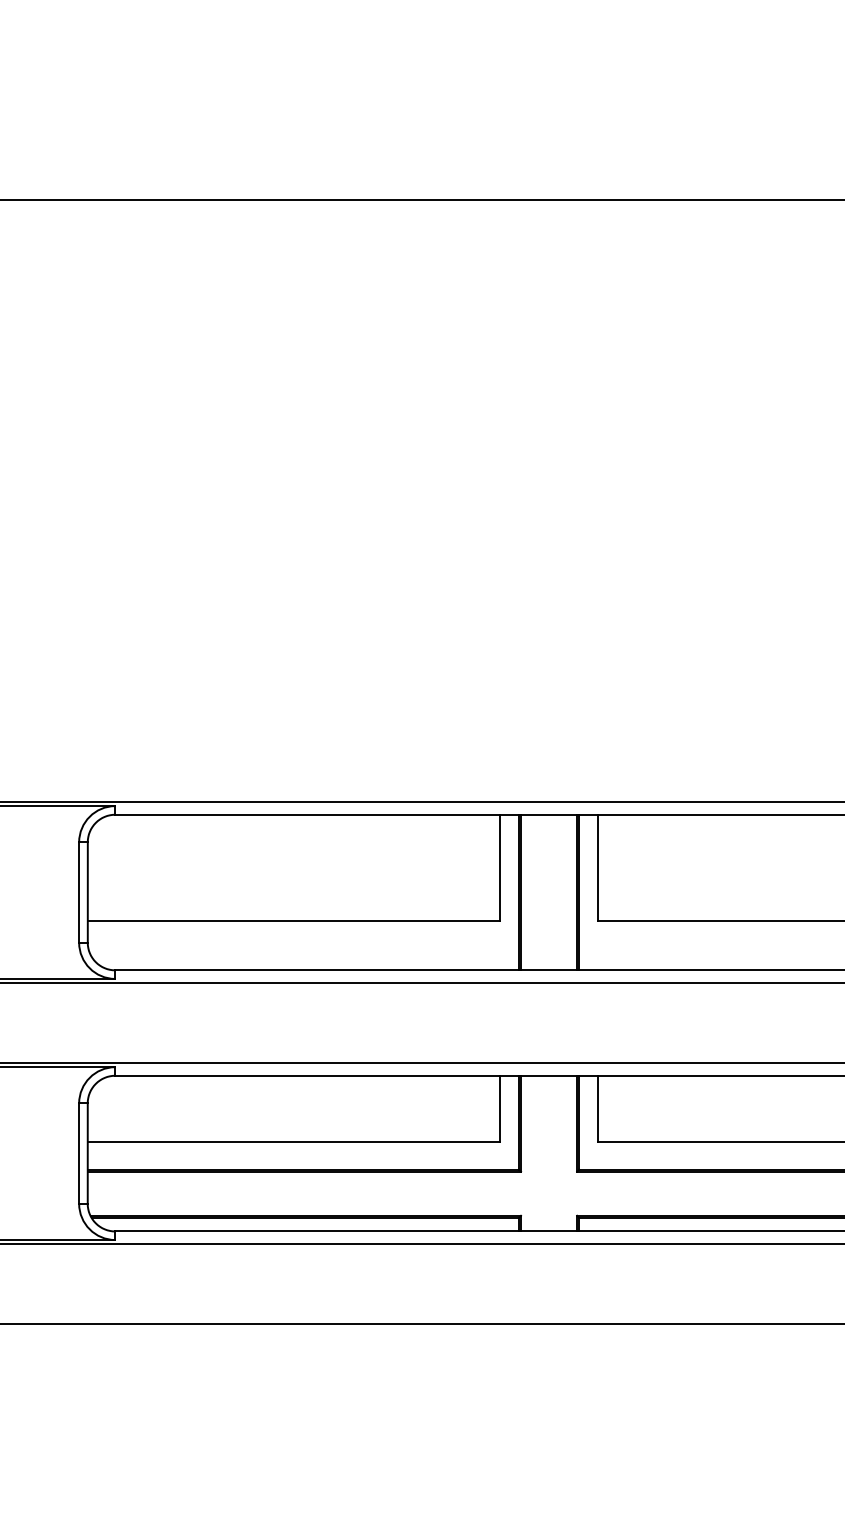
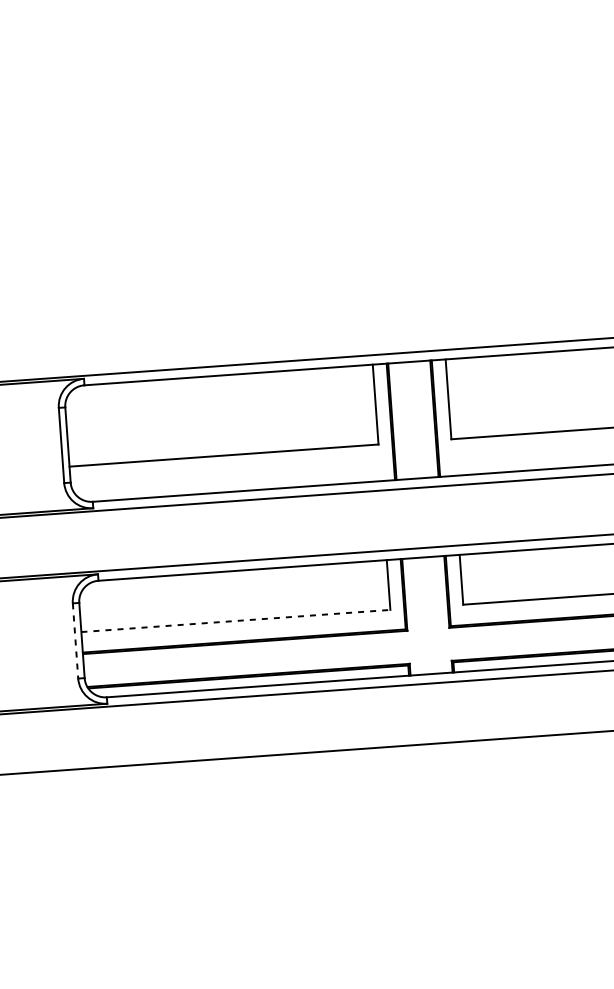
line: (294, 1142) -> (236, 621), solid -> dashed
line: (79, 1154) -> (75, 641), solid -> dashed

